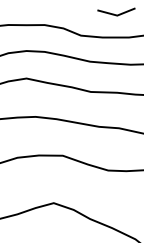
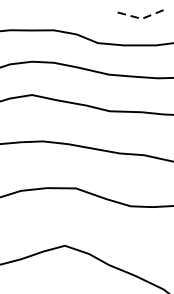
line: (117, 15) -> (142, 18), solid -> dashed

